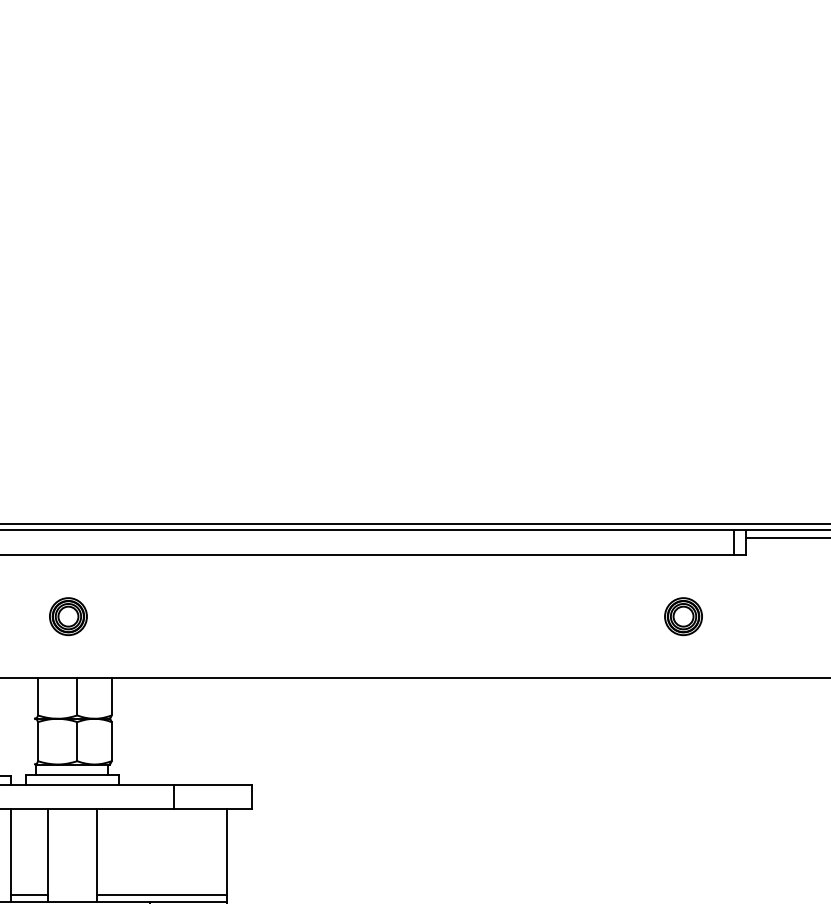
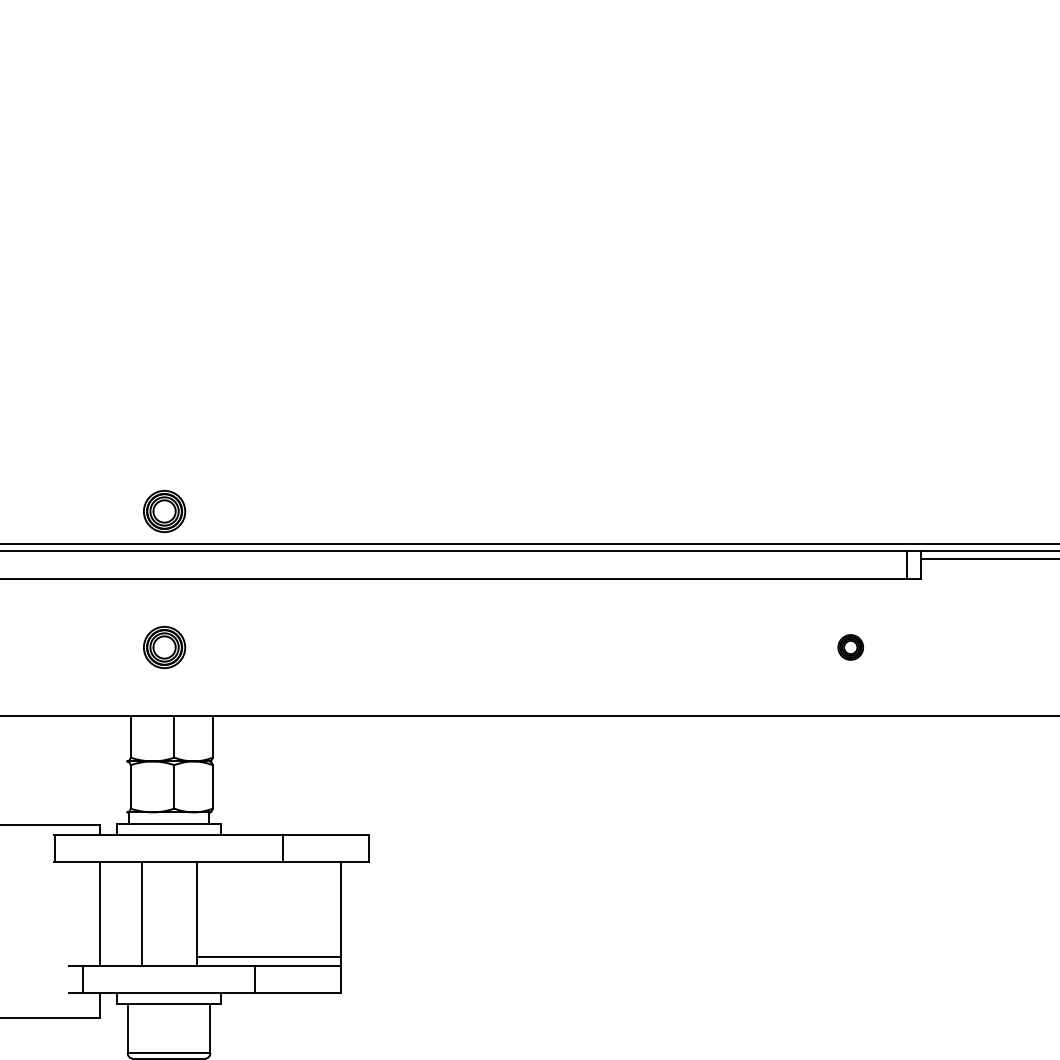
part: (68, 494) -> (164, 511), added
part: (683, 616) -> (850, 647), size x0.6
line: (28, 894) -> (120, 957), removed

